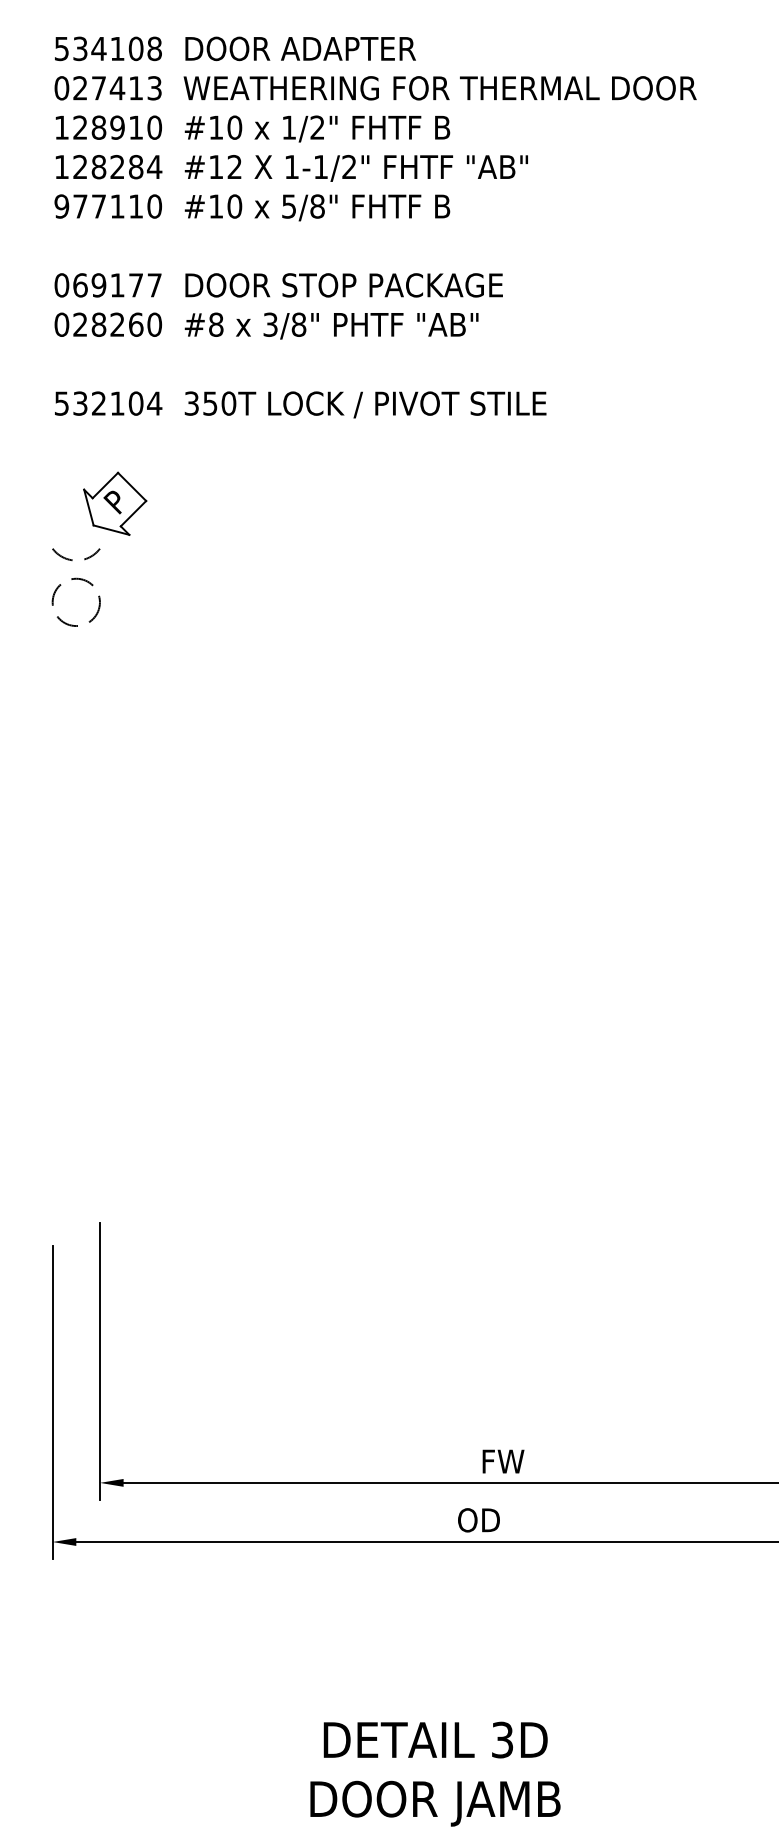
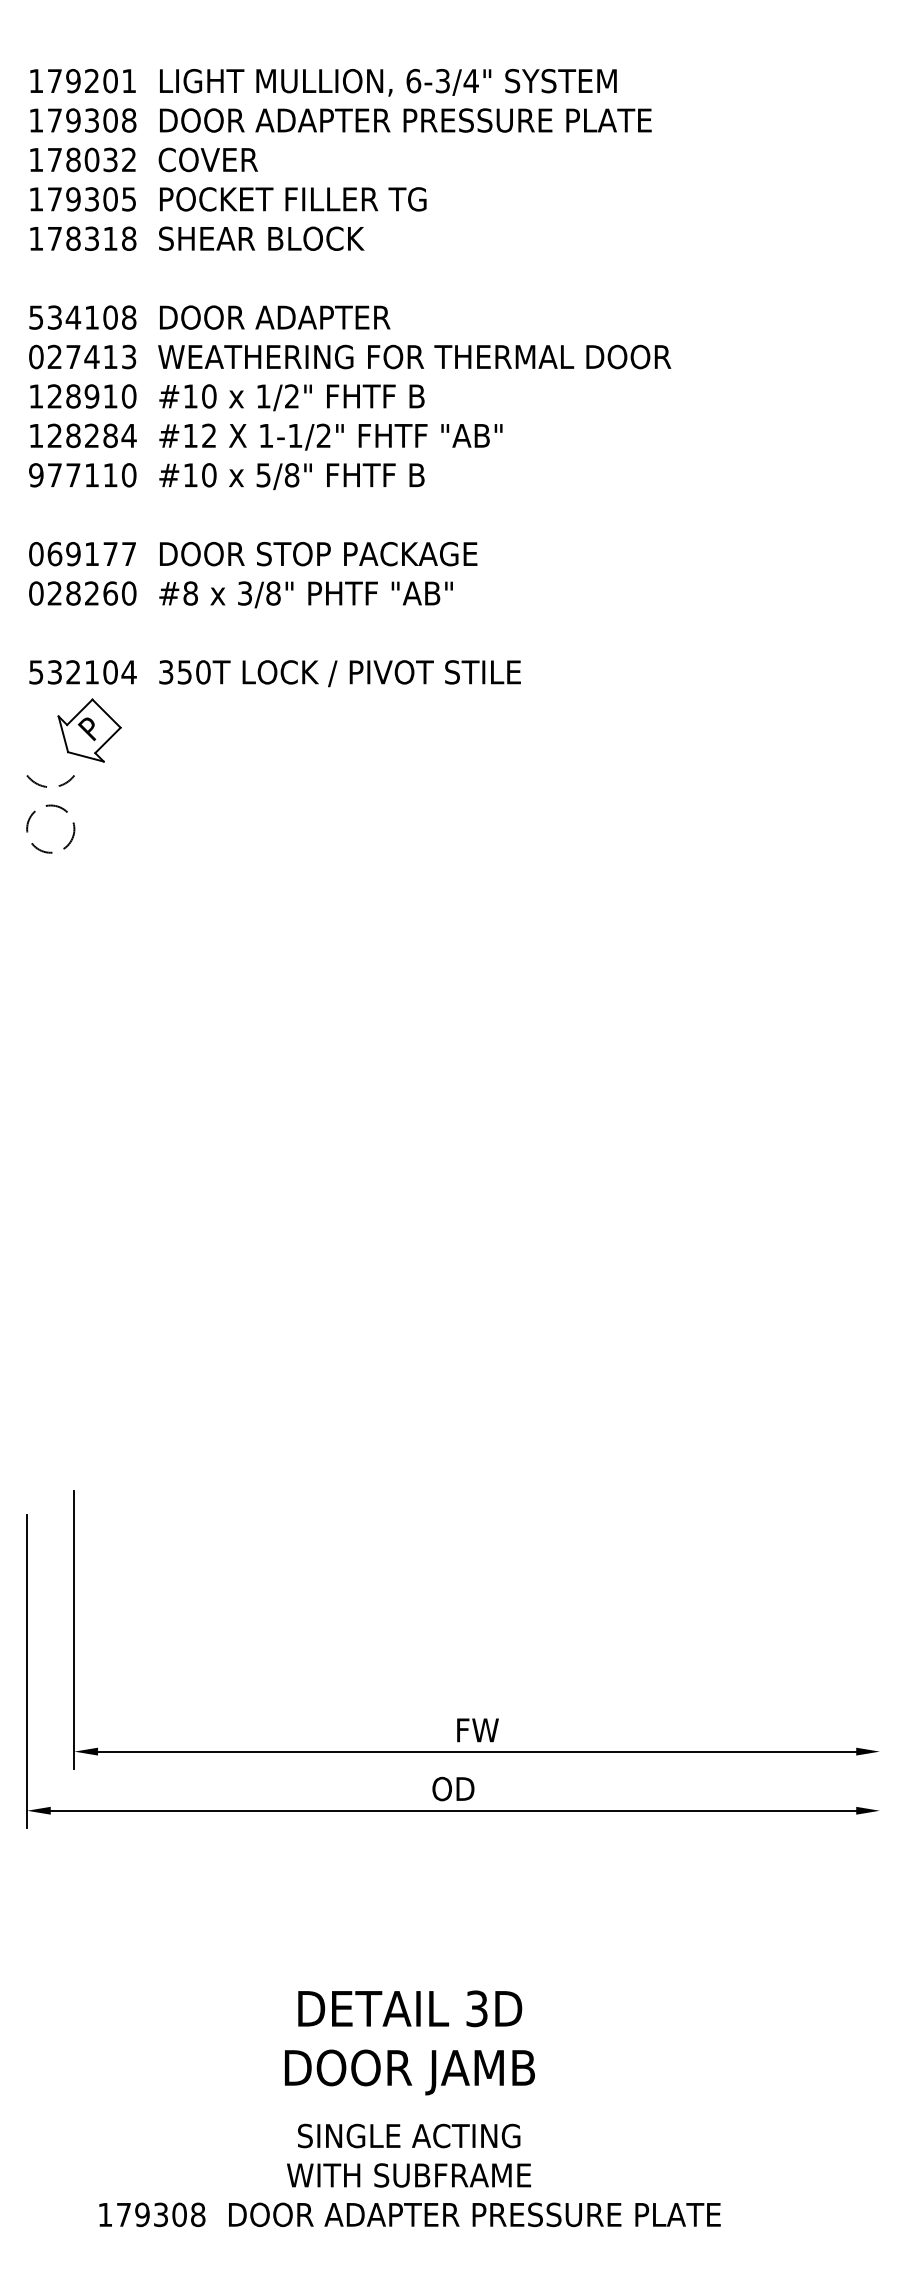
part: (99, 548) -> (73, 775), moved

